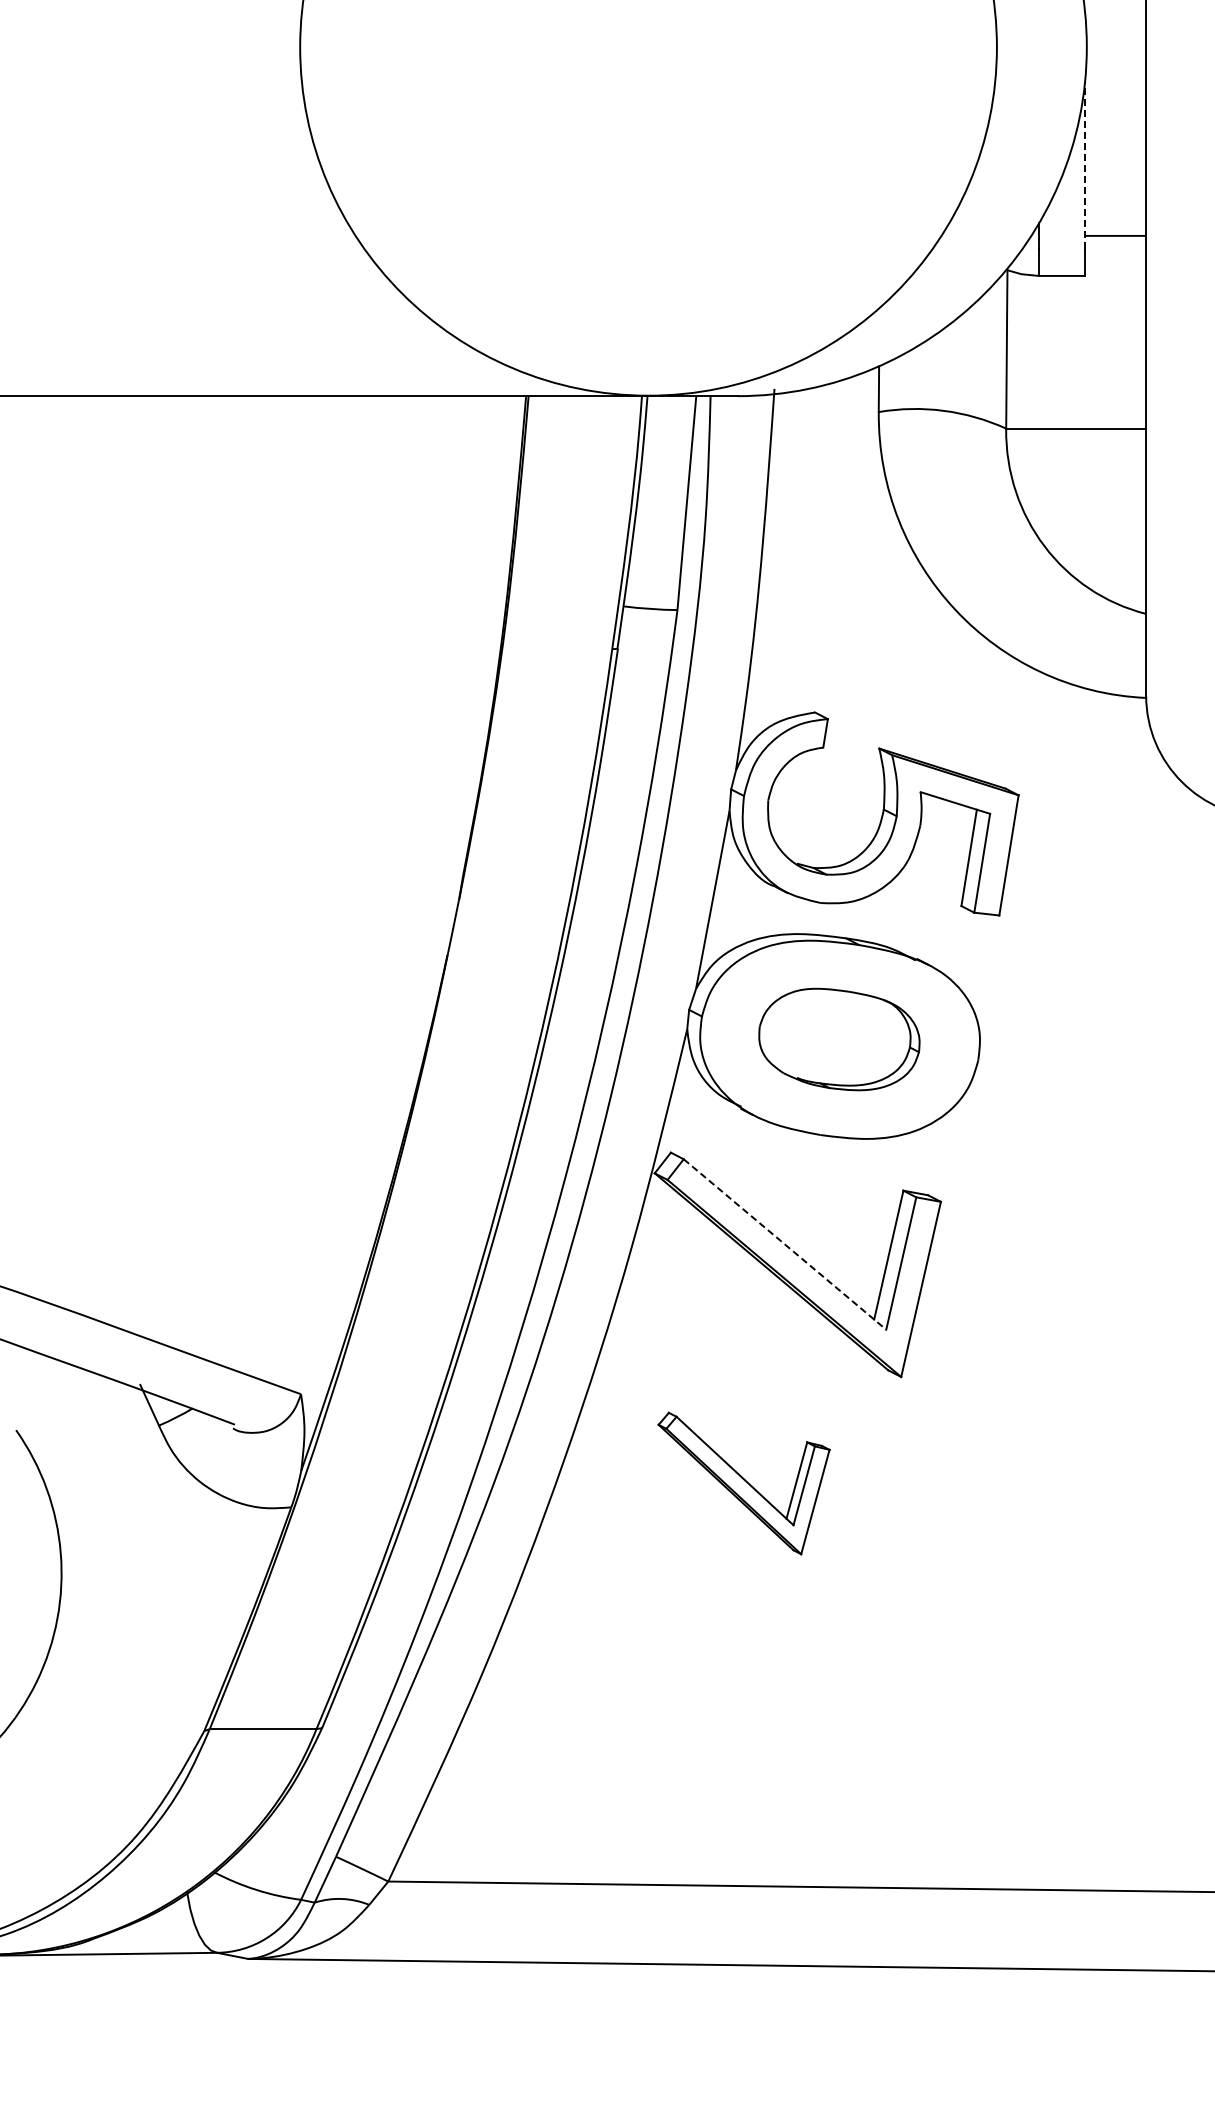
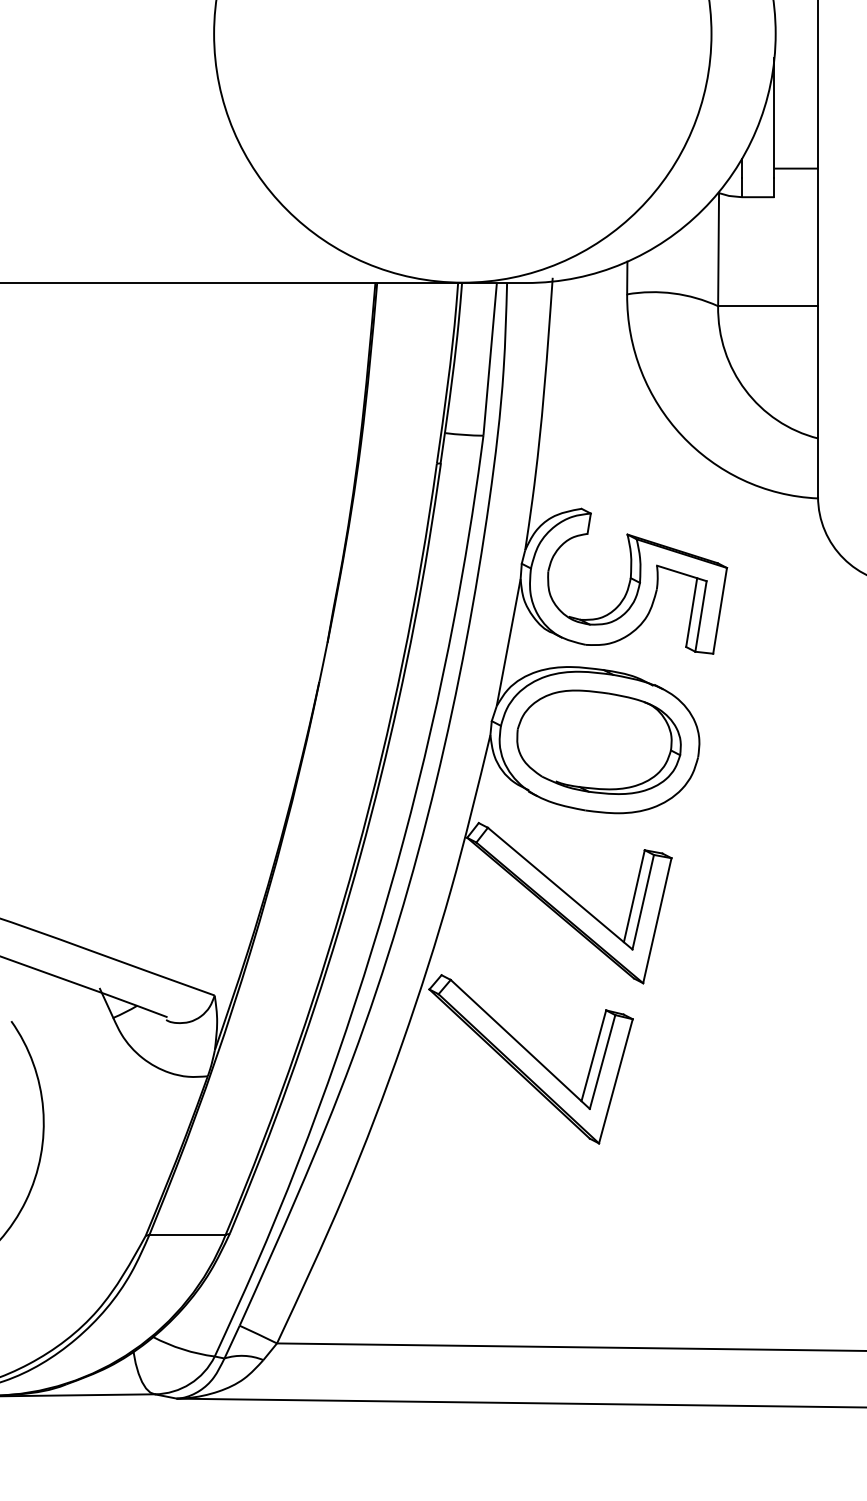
line: (1085, 165) -> (774, 118), dashed -> solid
part: (839, 1039) -> (599, 742), size x1.43
line: (785, 1244) -> (560, 888), dashed -> solid
part: (743, 1483) -> (530, 1059), size x1.67

